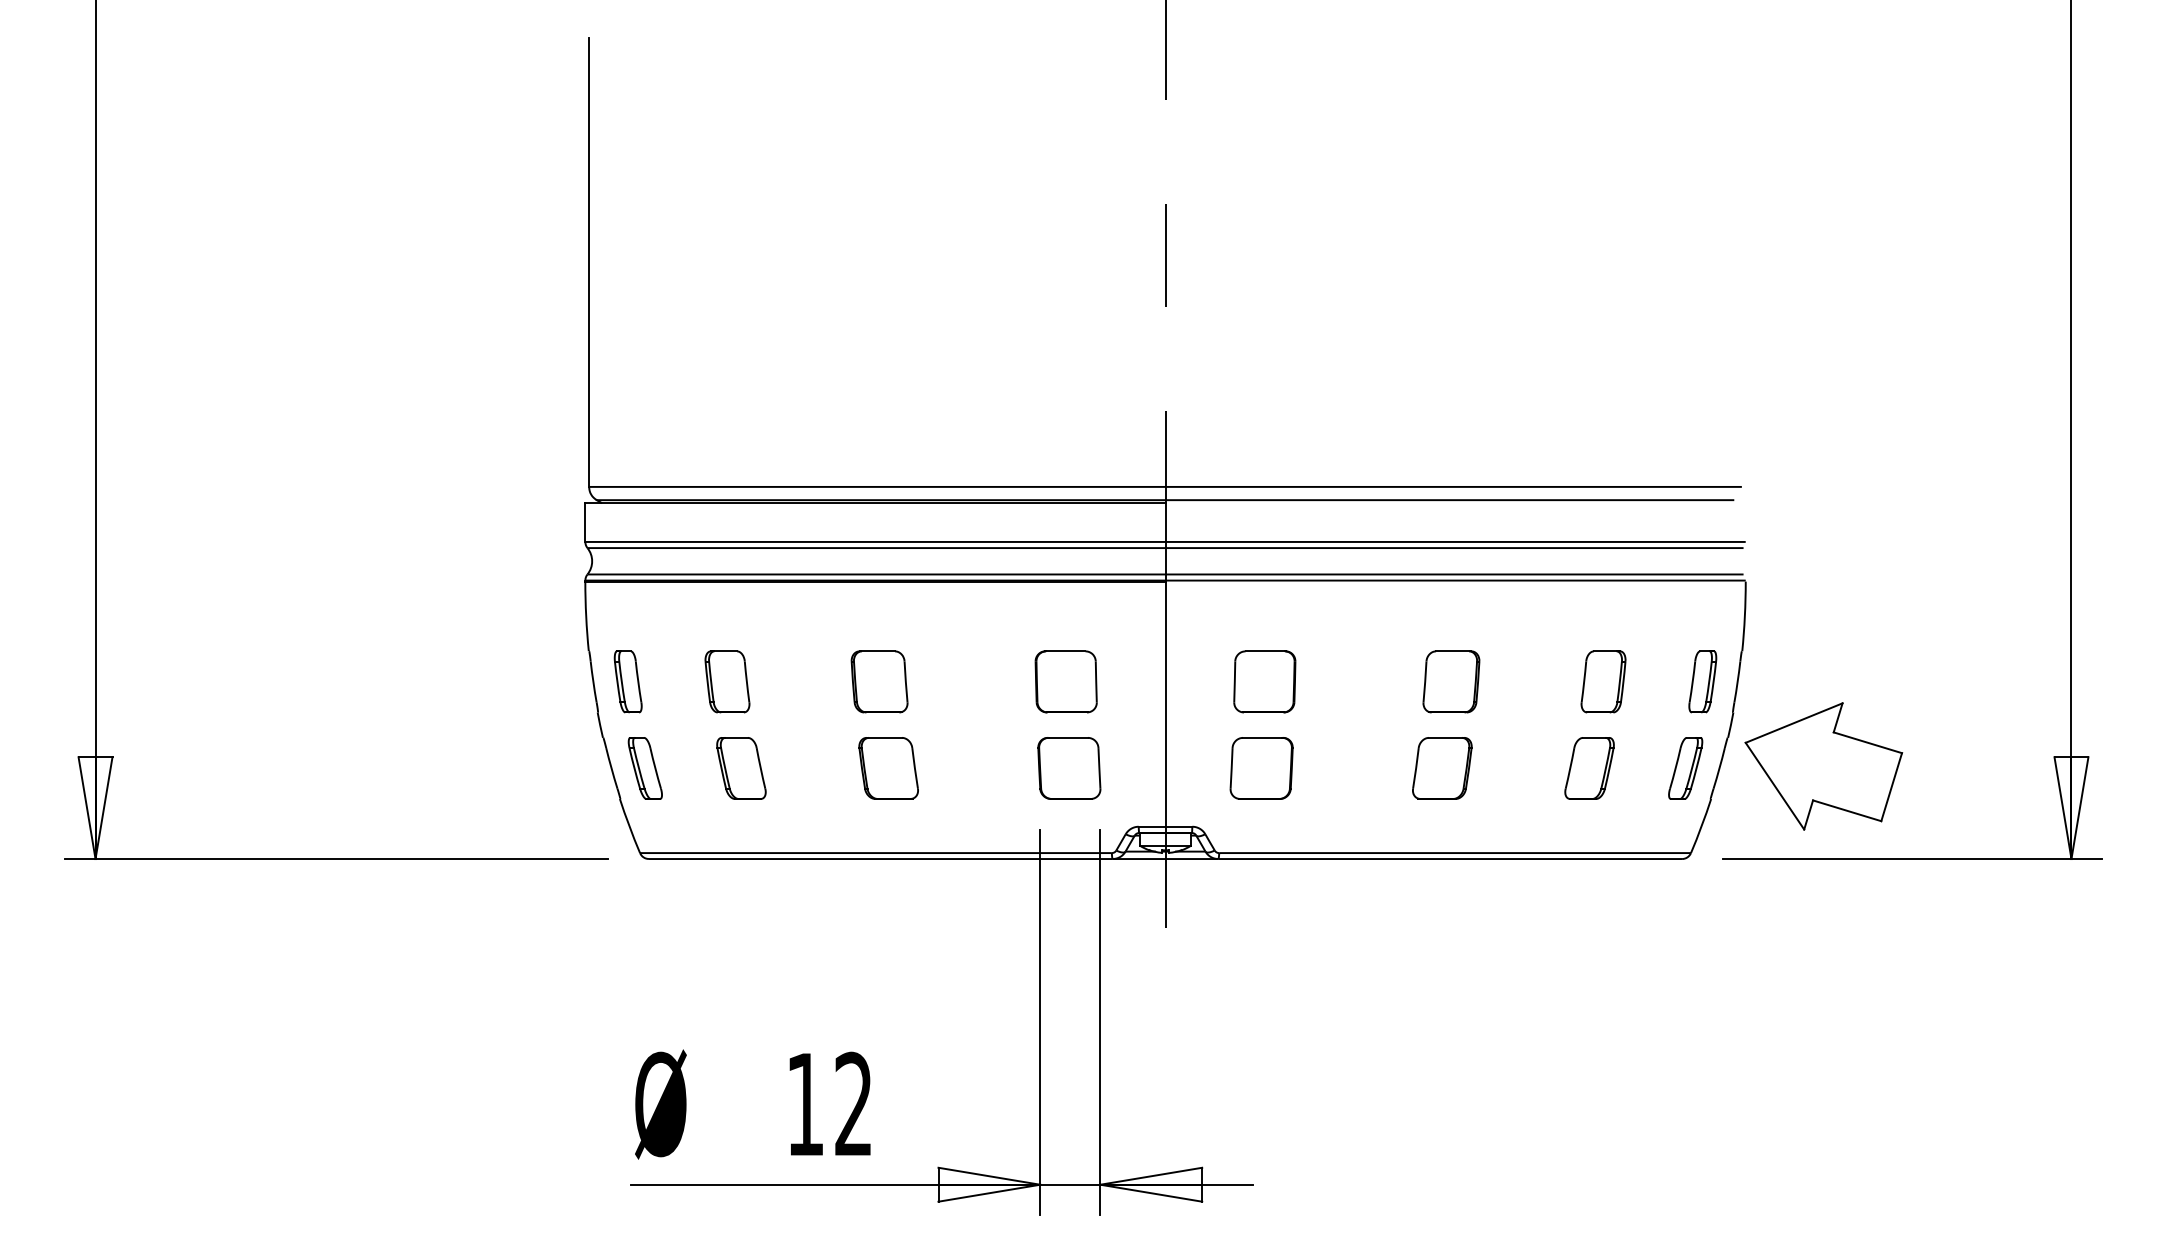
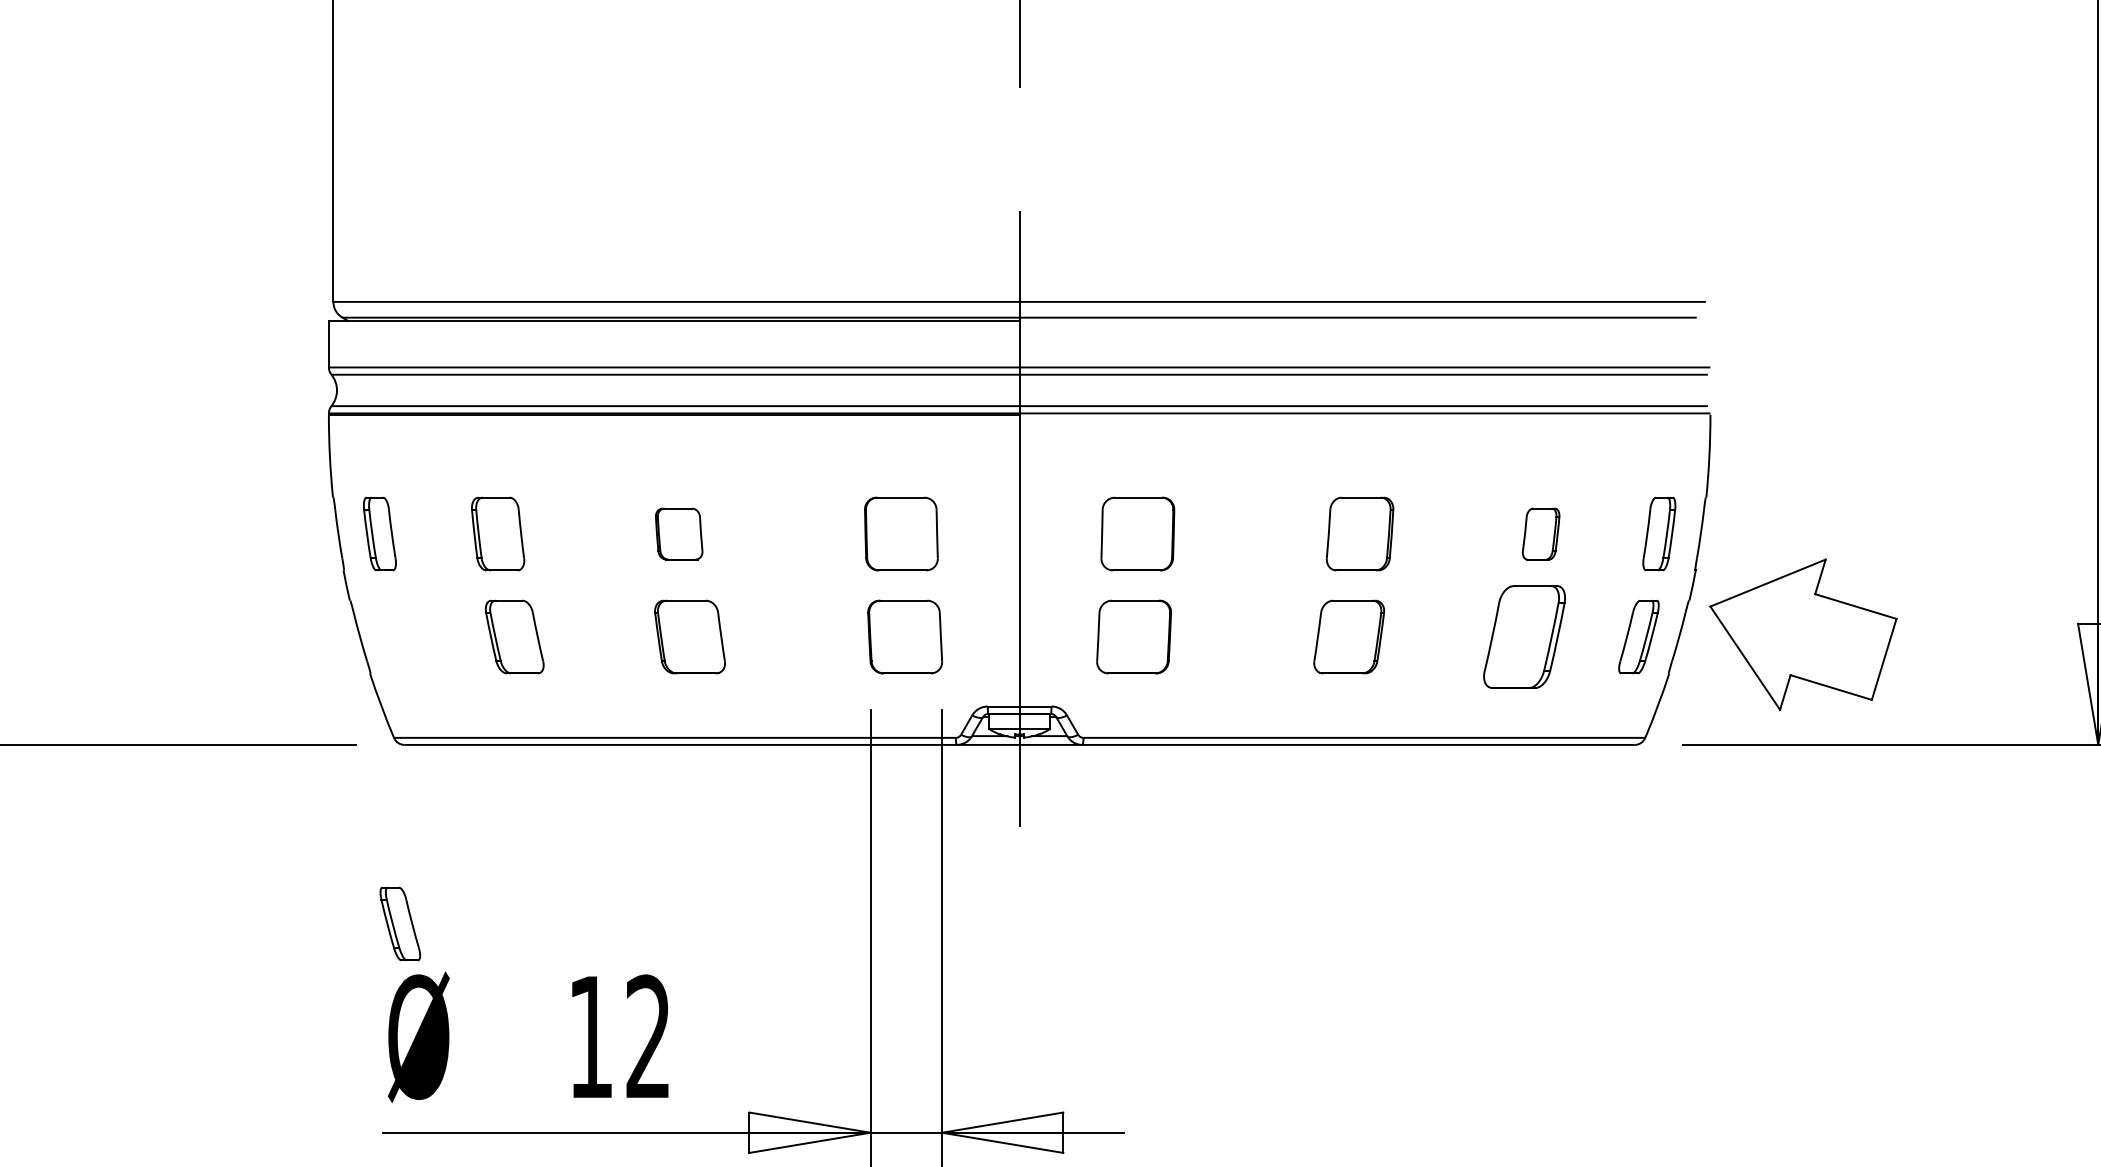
part: (879, 681) -> (679, 533), size x0.7
part: (1603, 681) -> (1541, 533), size x0.7
part: (644, 768) -> (399, 924), moved
part: (1589, 768) -> (1524, 637), size x1.4

